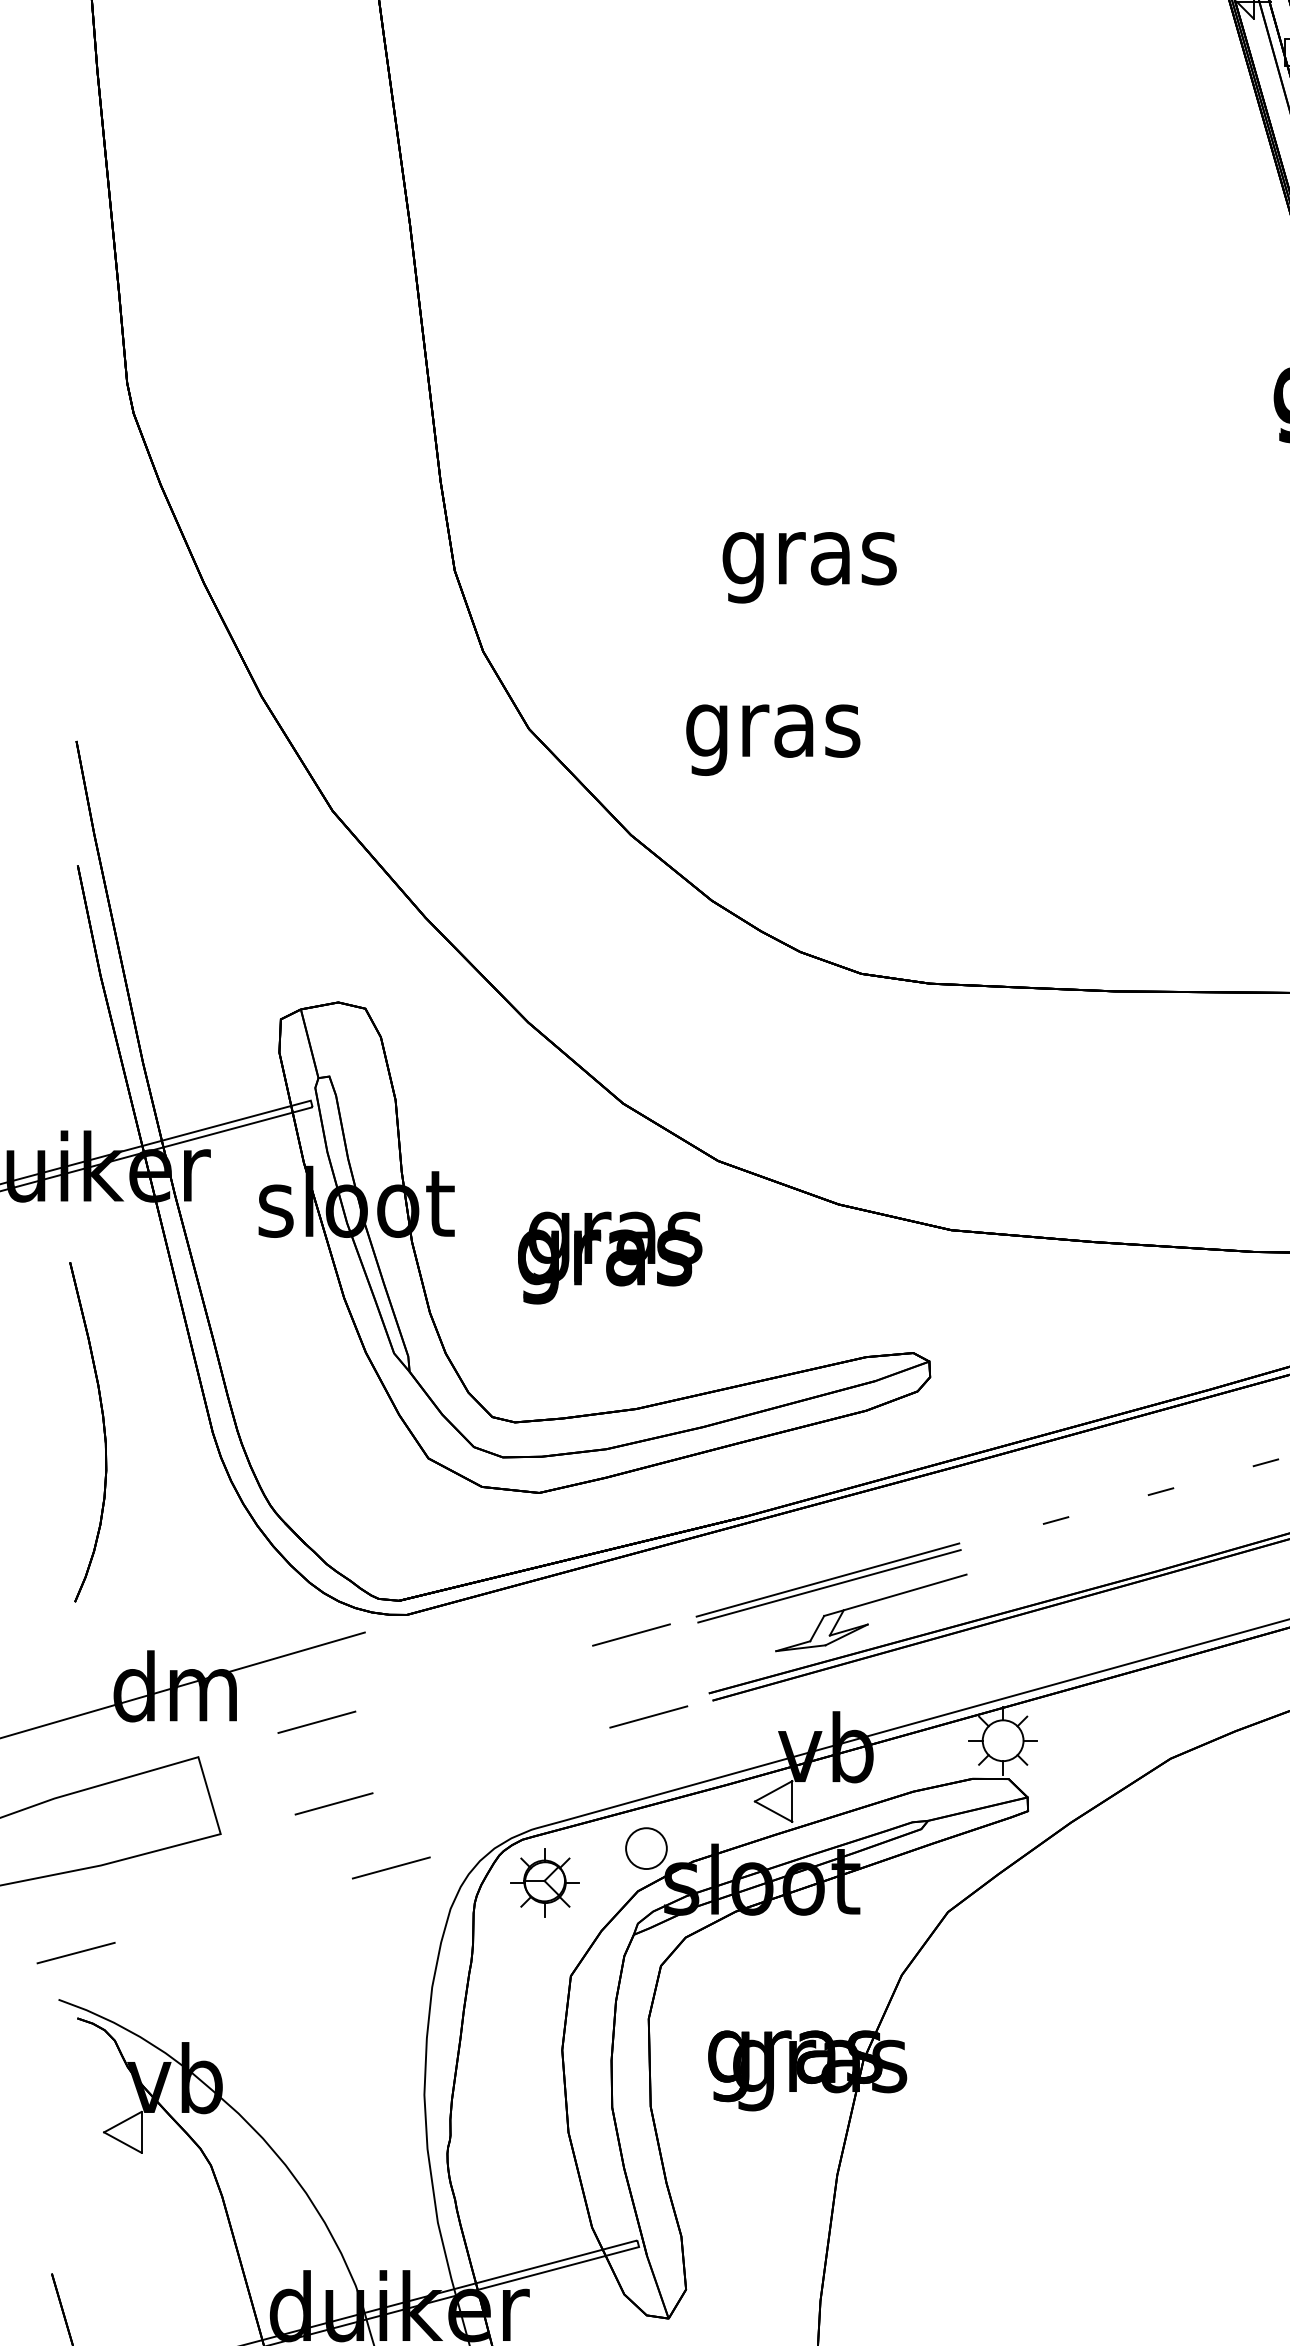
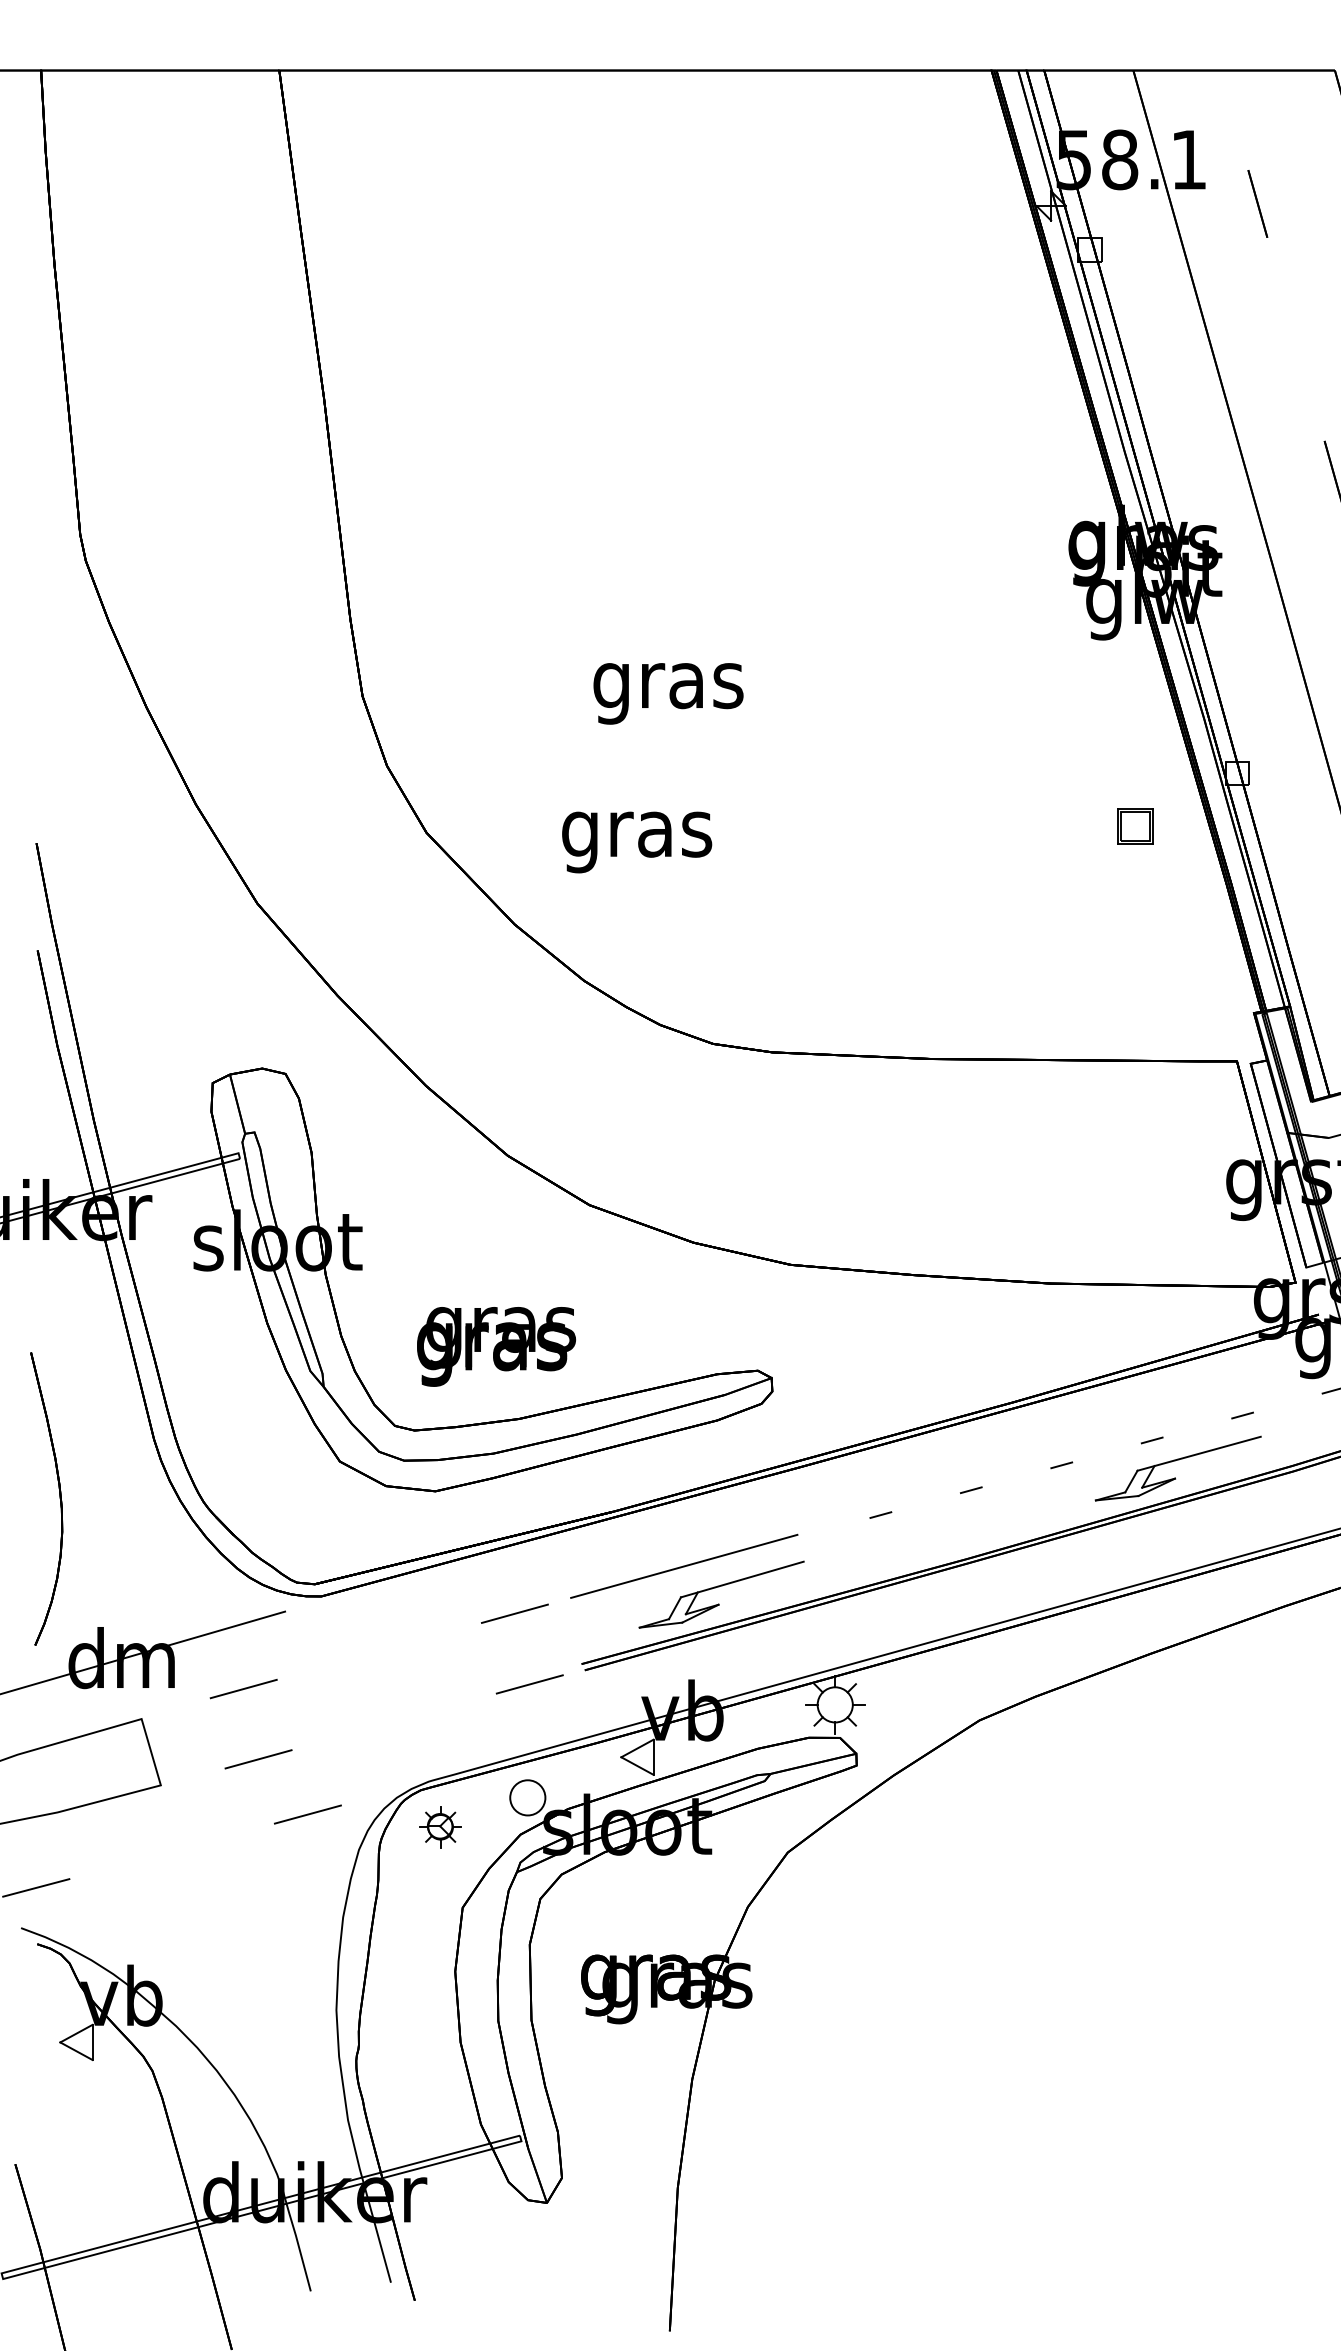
text: (610, 1257) -> (496, 1346), moved
part: (103, 1431) -> (59, 1498), moved
line: (829, 1585) -> (685, 1571), removed
part: (545, 1882) -> (440, 1827), size x0.7

